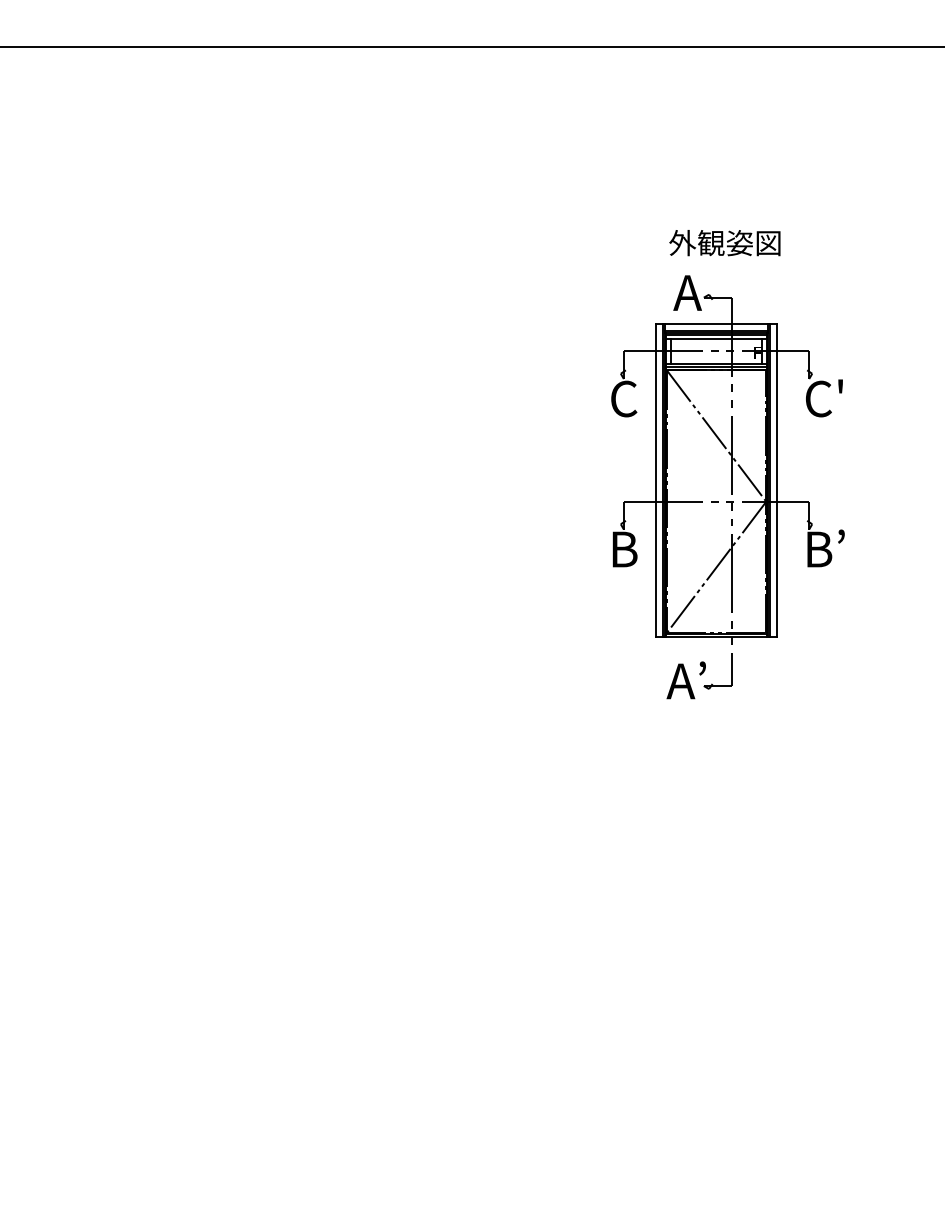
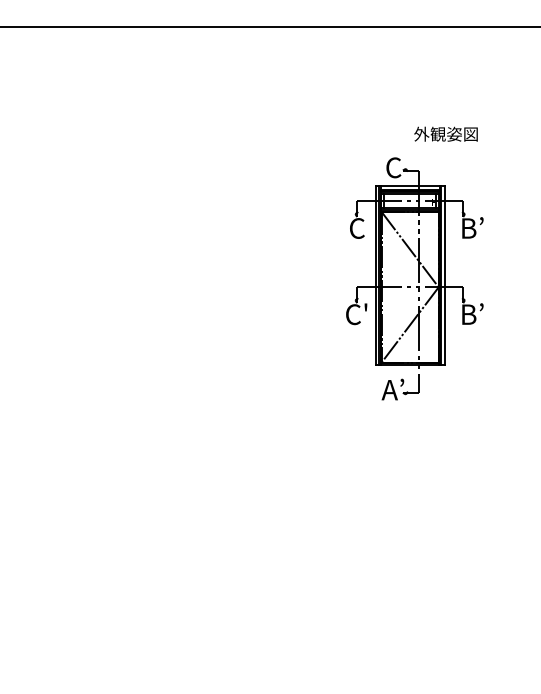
text: (724, 241) -> (445, 133), moved
text: (687, 292) -> (393, 167), A -> C
text: (825, 397) -> (472, 227), C' -> B’
text: (622, 549) -> (356, 314), B -> C'

